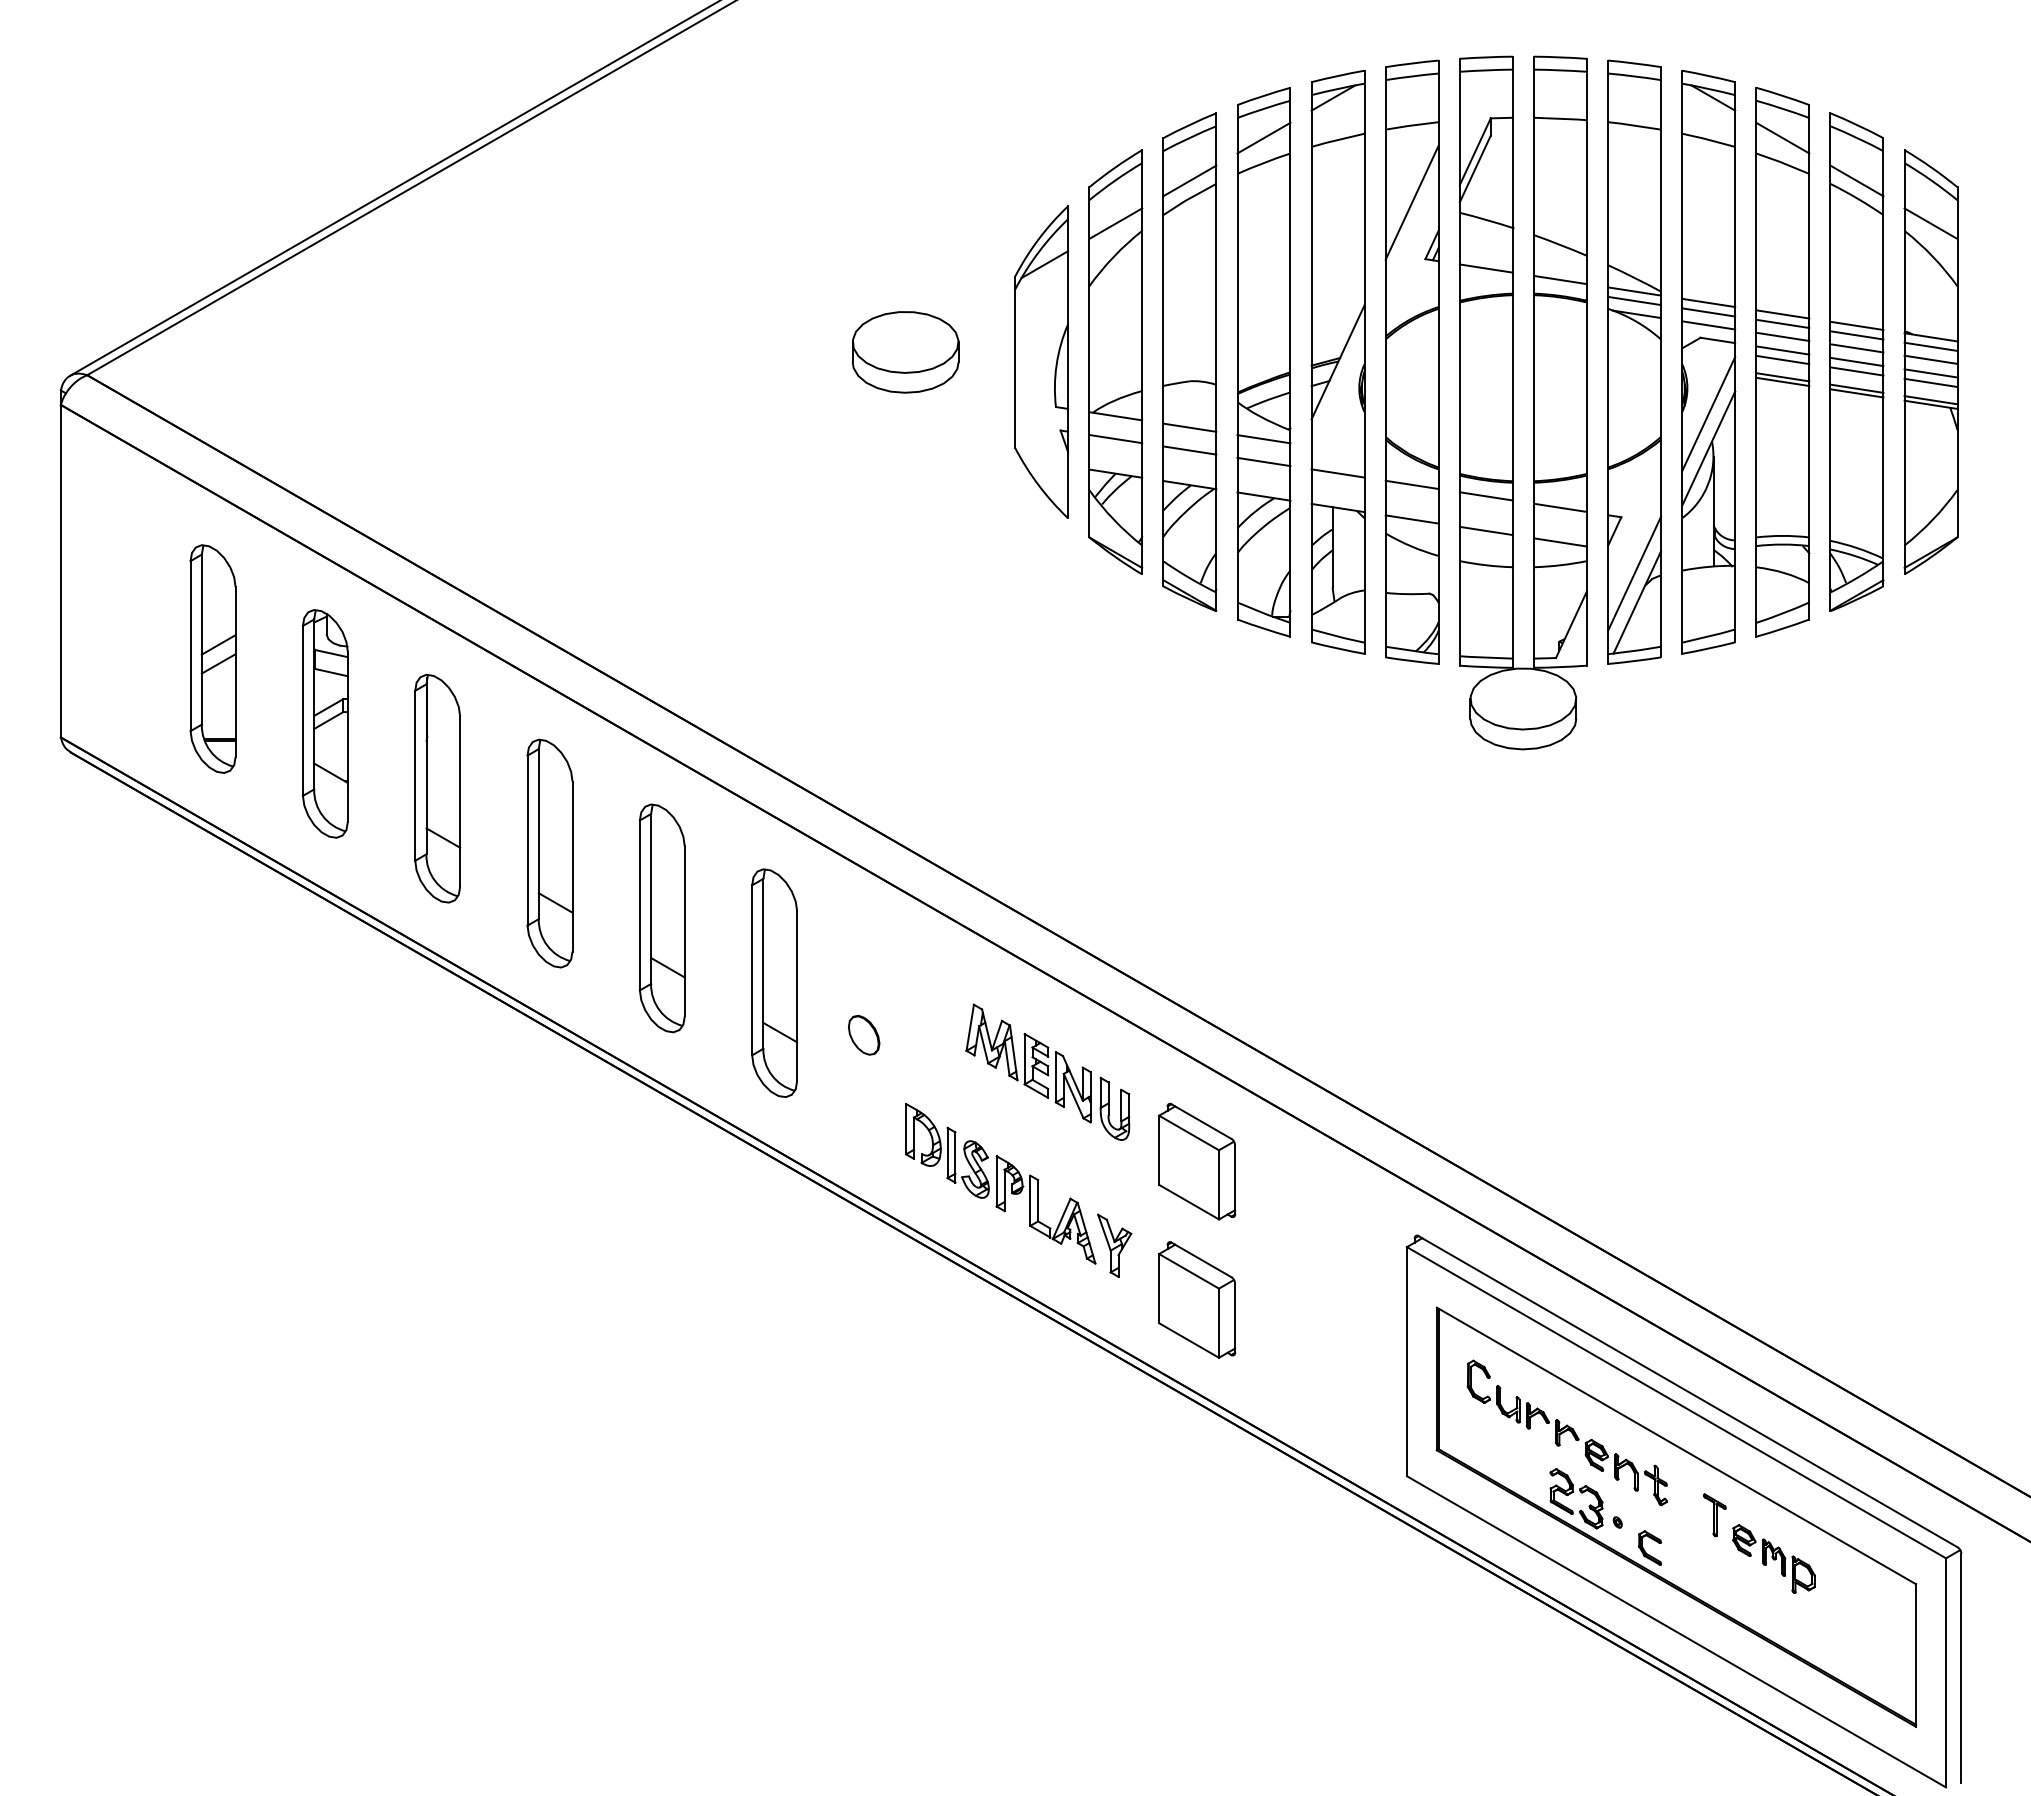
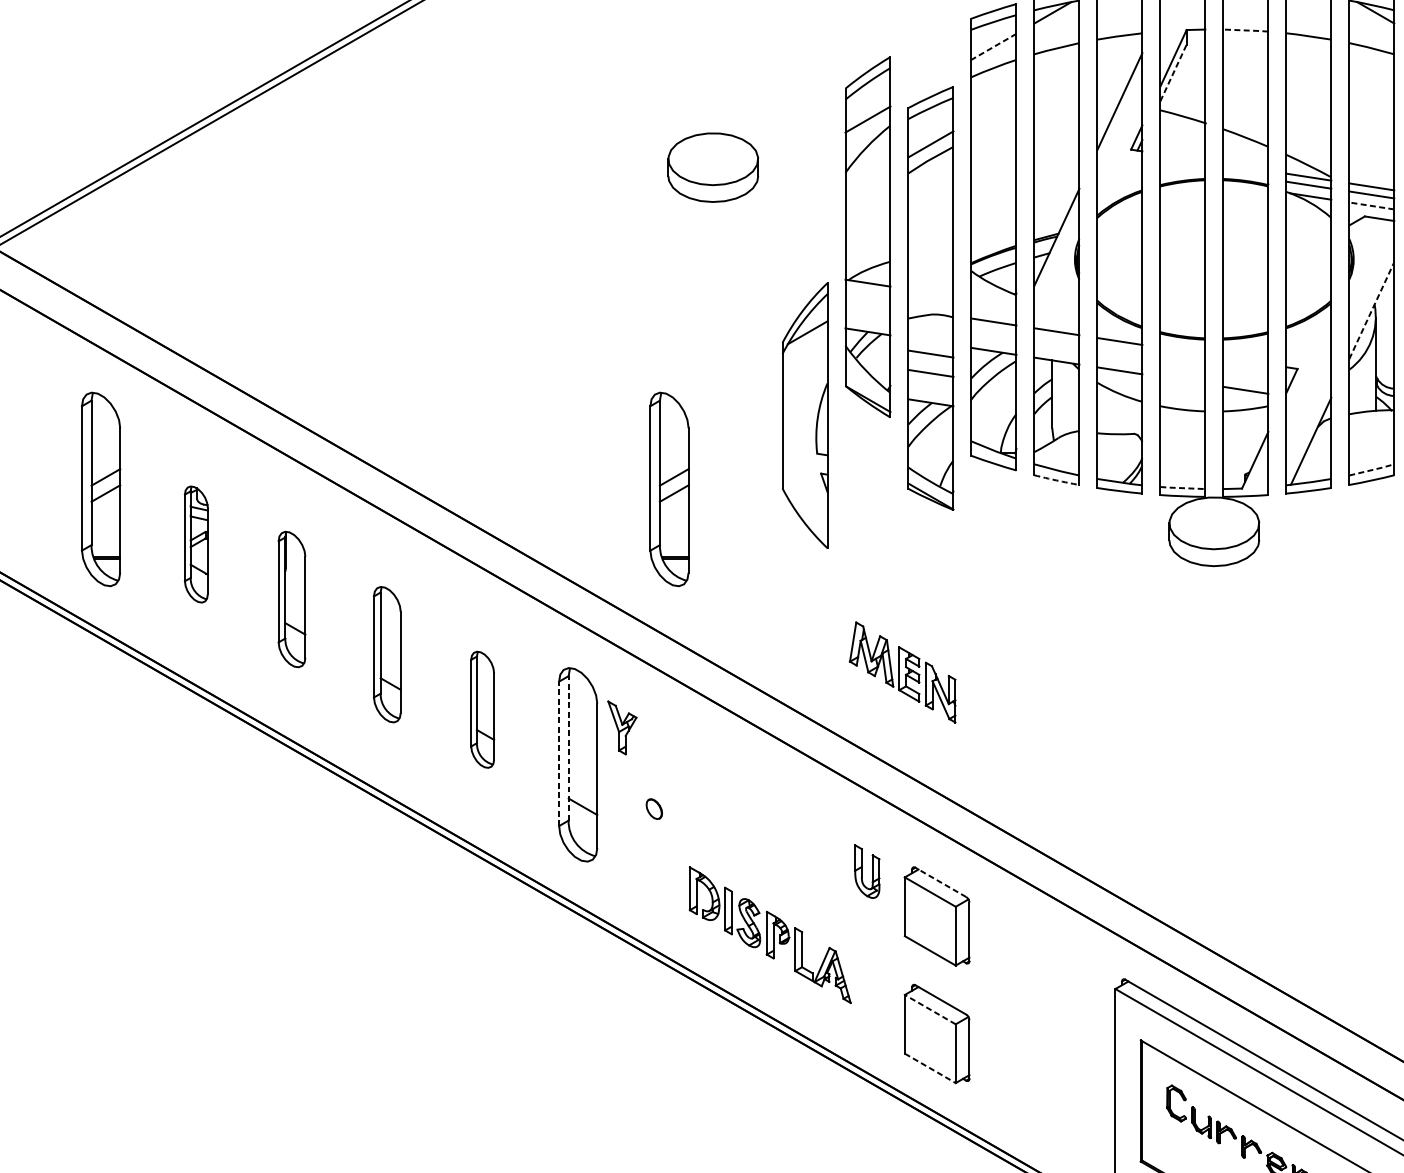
line: (1559, 118) -> (1245, 30), solid -> dashed
line: (1263, 138) -> (993, 47), solid -> dashed
line: (1475, 168) -> (1173, 72), solid -> dashed
line: (1485, 268) -> (1182, 157), removed
line: (1559, 279) -> (1245, 166), removed
line: (1708, 325) -> (1371, 206), solid -> dashed
part: (905, 352) -> (713, 167), moved
part: (1041, 361) -> (804, 415), moved
part: (1189, 361) -> (930, 297), moved
line: (1708, 414) -> (1371, 281), removed
line: (1115, 438) -> (867, 302), removed
line: (1263, 439) -> (993, 302), removed
line: (1708, 448) -> (1371, 310), solid -> dashed
line: (1485, 496) -> (1182, 351), removed
line: (1559, 507) -> (1245, 360), removed
line: (1485, 530) -> (1182, 380), removed
line: (1634, 573) -> (1308, 416), removed
line: (1710, 636) -> (1373, 470), solid -> dashed
arc: (1337, 648) -> (1056, 480), solid -> dashed
line: (1486, 657) -> (1183, 488), solid -> dashed
part: (881, 658) -> (668, 488), added
part: (324, 723) -> (195, 544), size x0.6
part: (437, 788) -> (291, 599), size x0.7
part: (549, 853) -> (386, 654), size x0.7
part: (661, 918) -> (482, 709), size x0.6
line: (763, 963) -> (568, 748), solid -> dashed
line: (752, 969) -> (559, 753), solid -> dashed
part: (864, 1035) -> (654, 809), size x0.6
part: (1028, 1063) -> (902, 672), moved
line: (1201, 1121) -> (940, 882), solid -> dashed
part: (1114, 1245) -> (622, 727), moved
line: (1189, 1271) -> (930, 1009), solid -> dashed
line: (1189, 1340) -> (930, 1068), solid -> dashed

